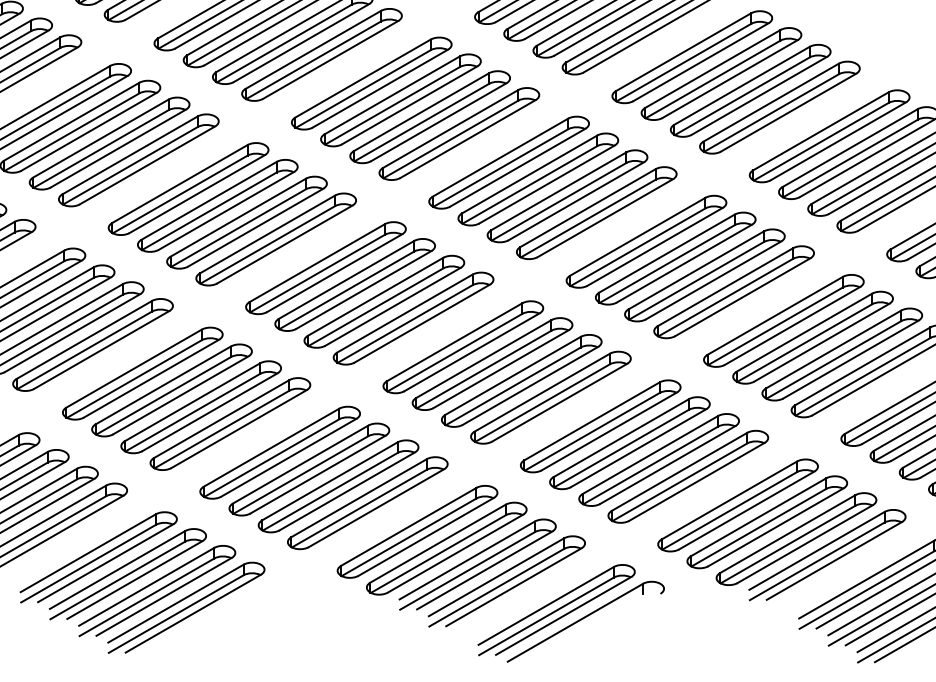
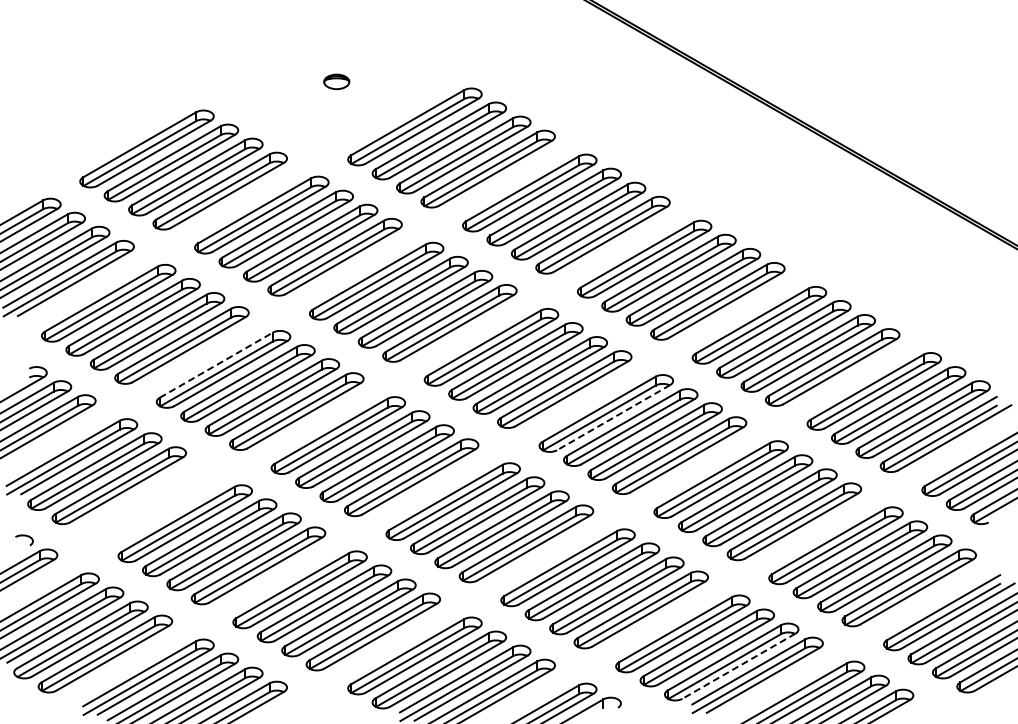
line: (180, 183) -> (216, 364), solid -> dashed
line: (655, 246) -> (613, 417), solid -> dashed
part: (92, 344) -> (143, 499), removed
line: (804, 544) -> (738, 666), solid -> dashed

